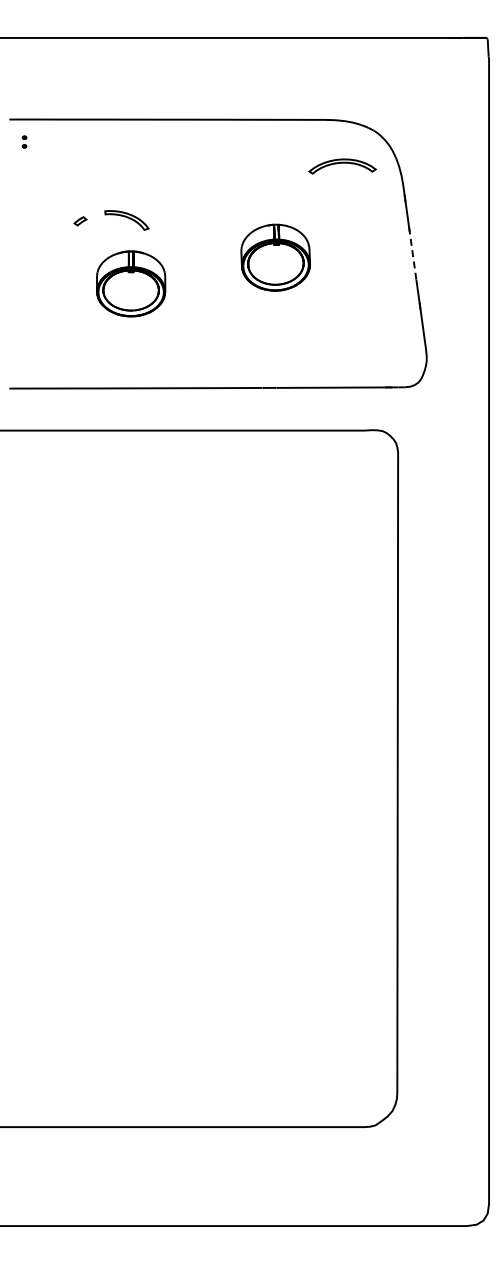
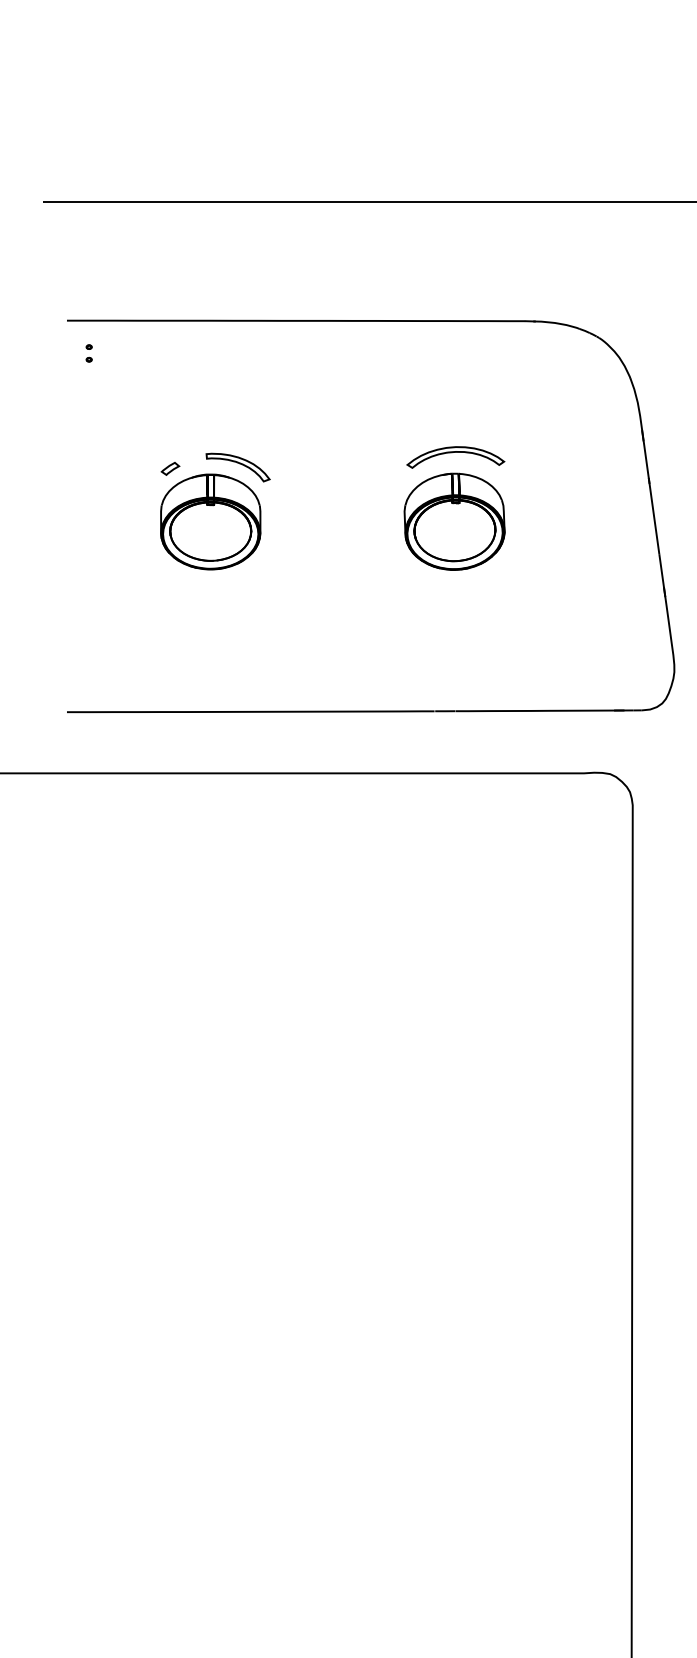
part: (342, 166) -> (455, 457), moved
line: (412, 254) -> (653, 517), dashed -> solid
part: (131, 283) -> (211, 521), moved

